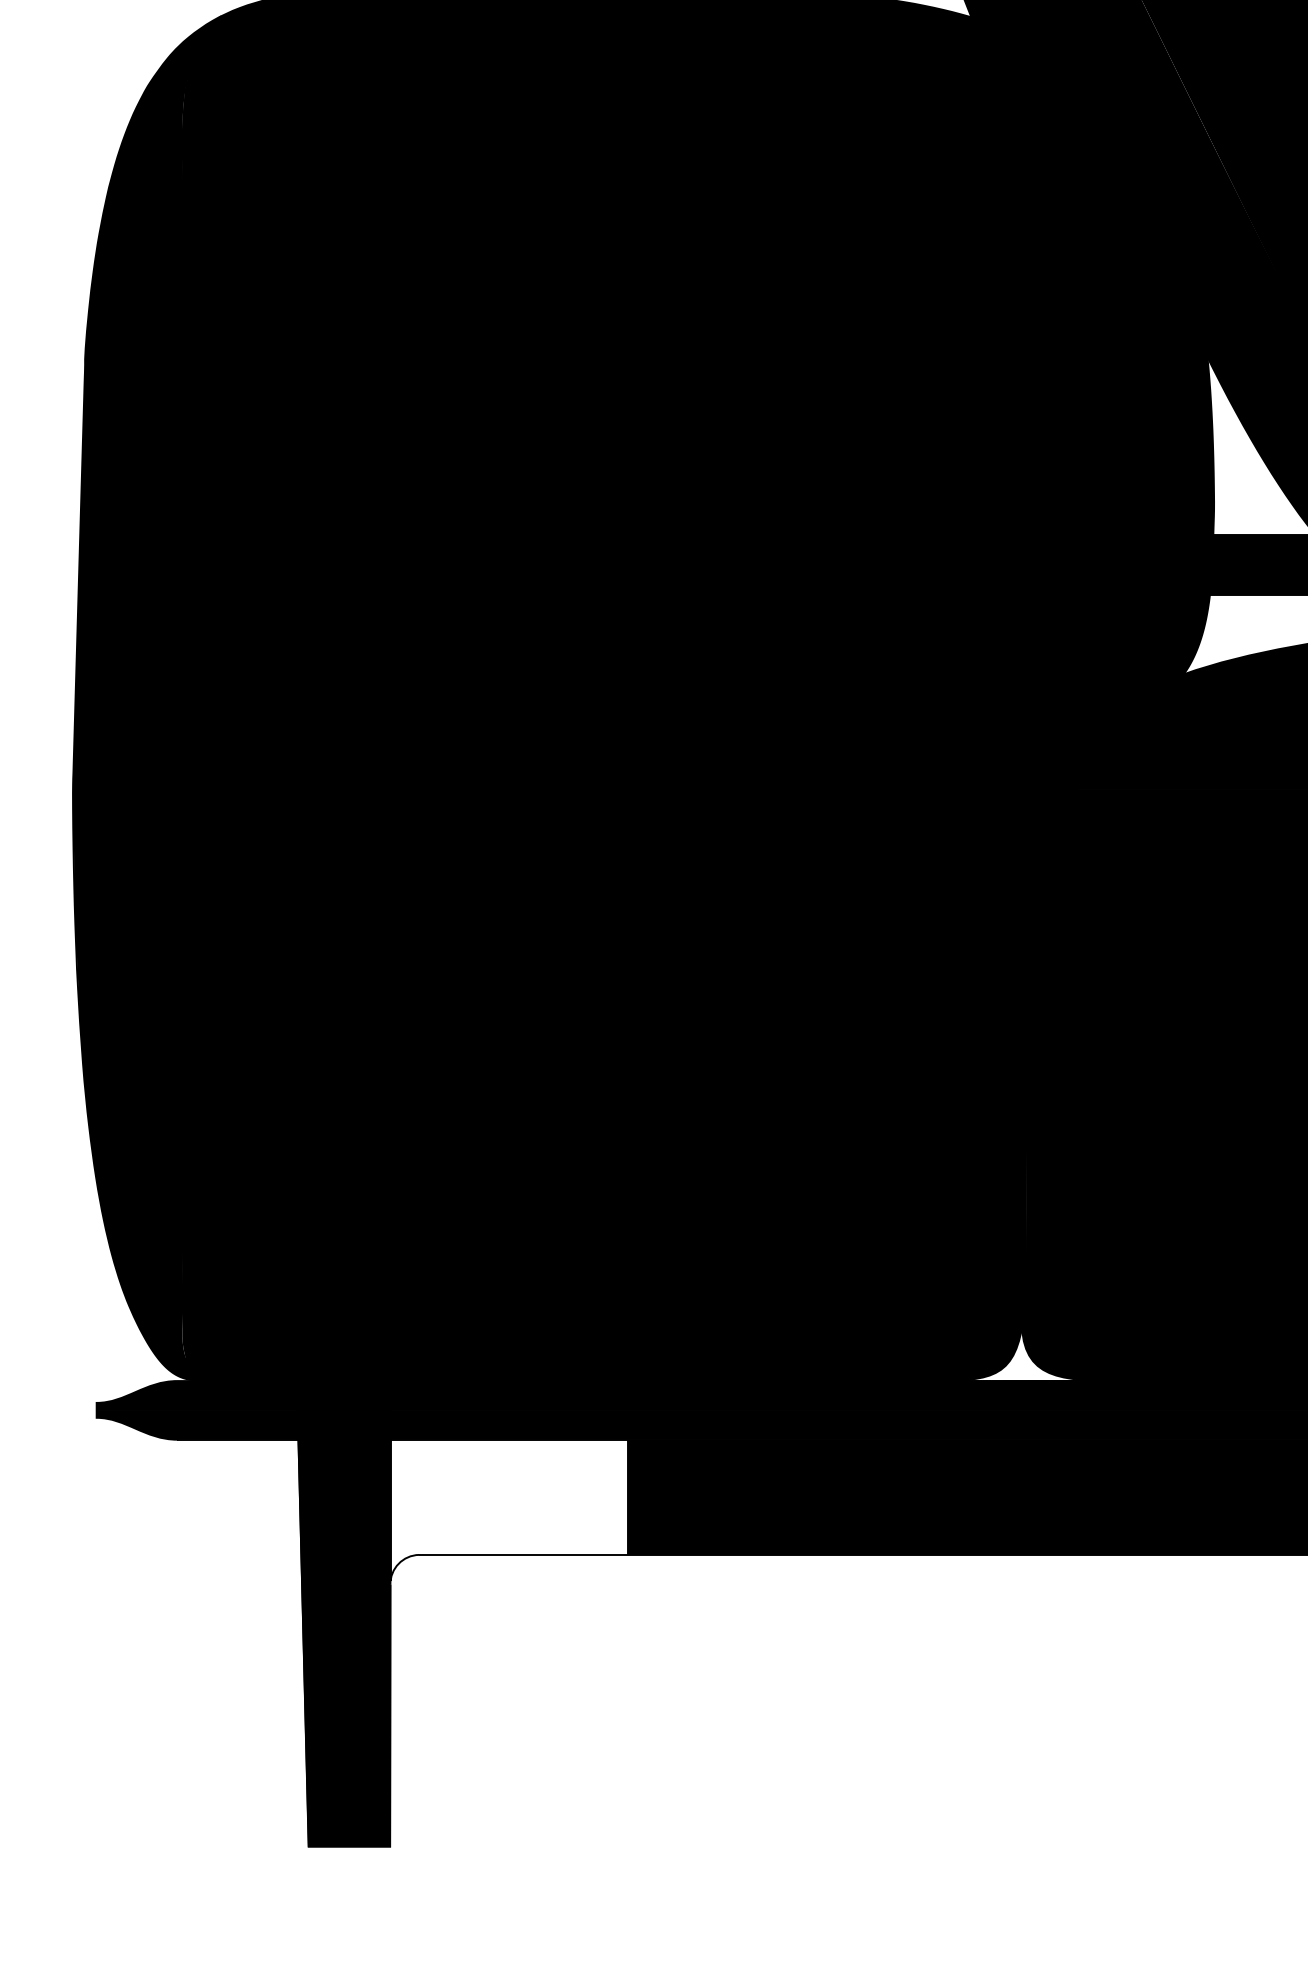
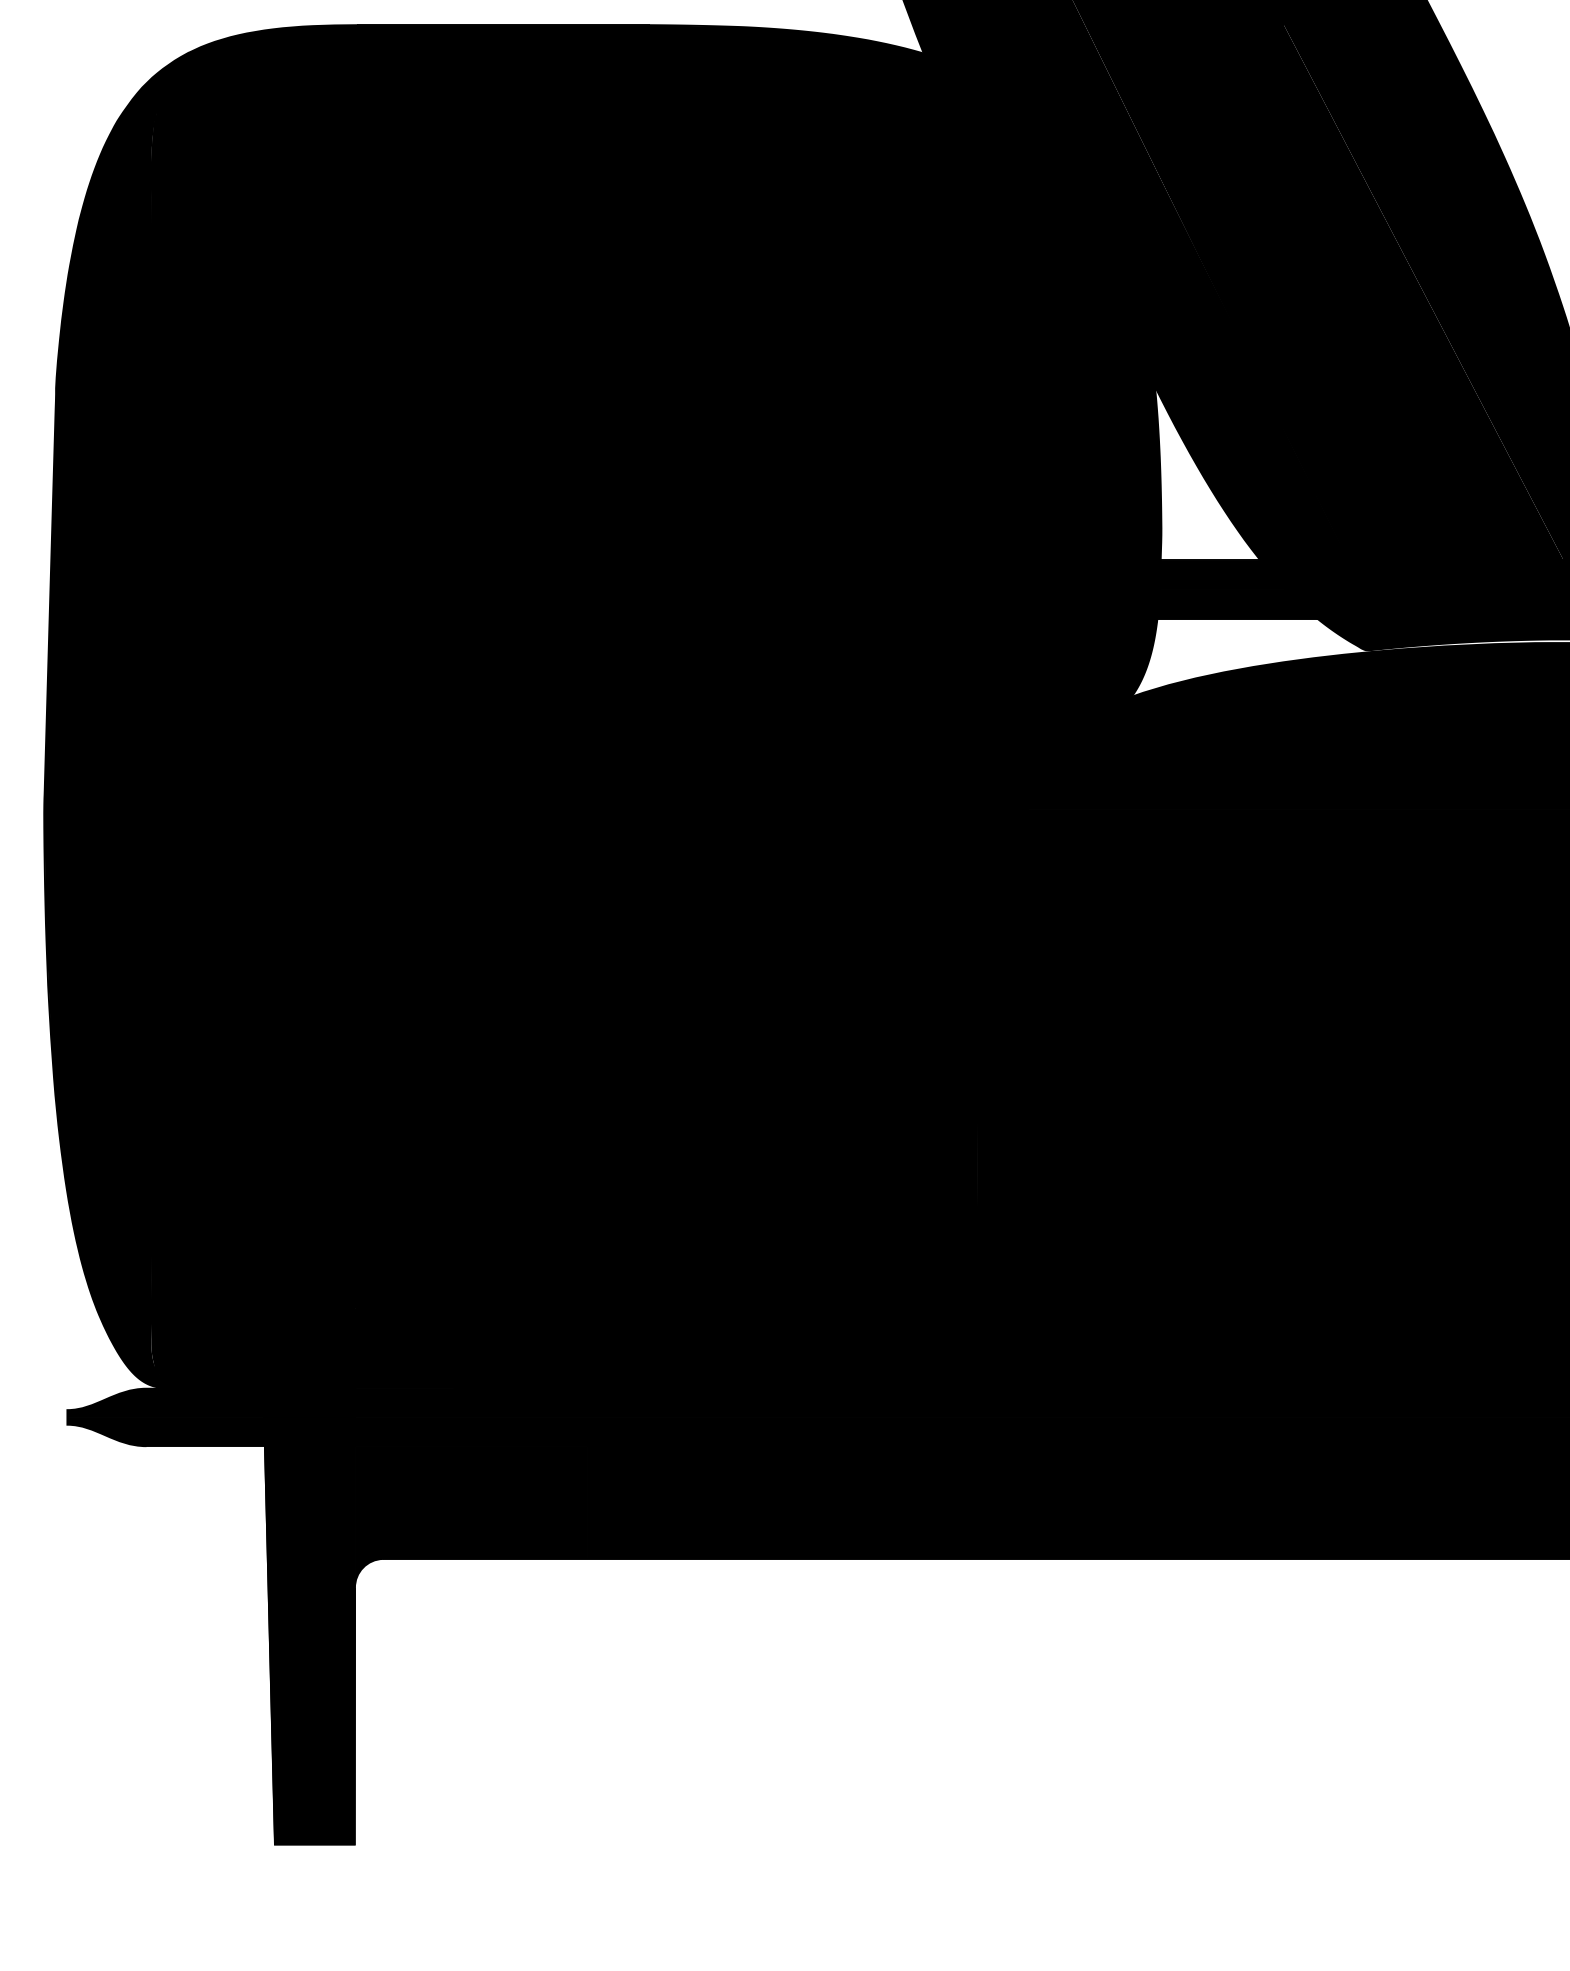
fill: (1024, 1354) -> (975, 1362), added
fill: (509, 1510) -> (471, 1515), added

